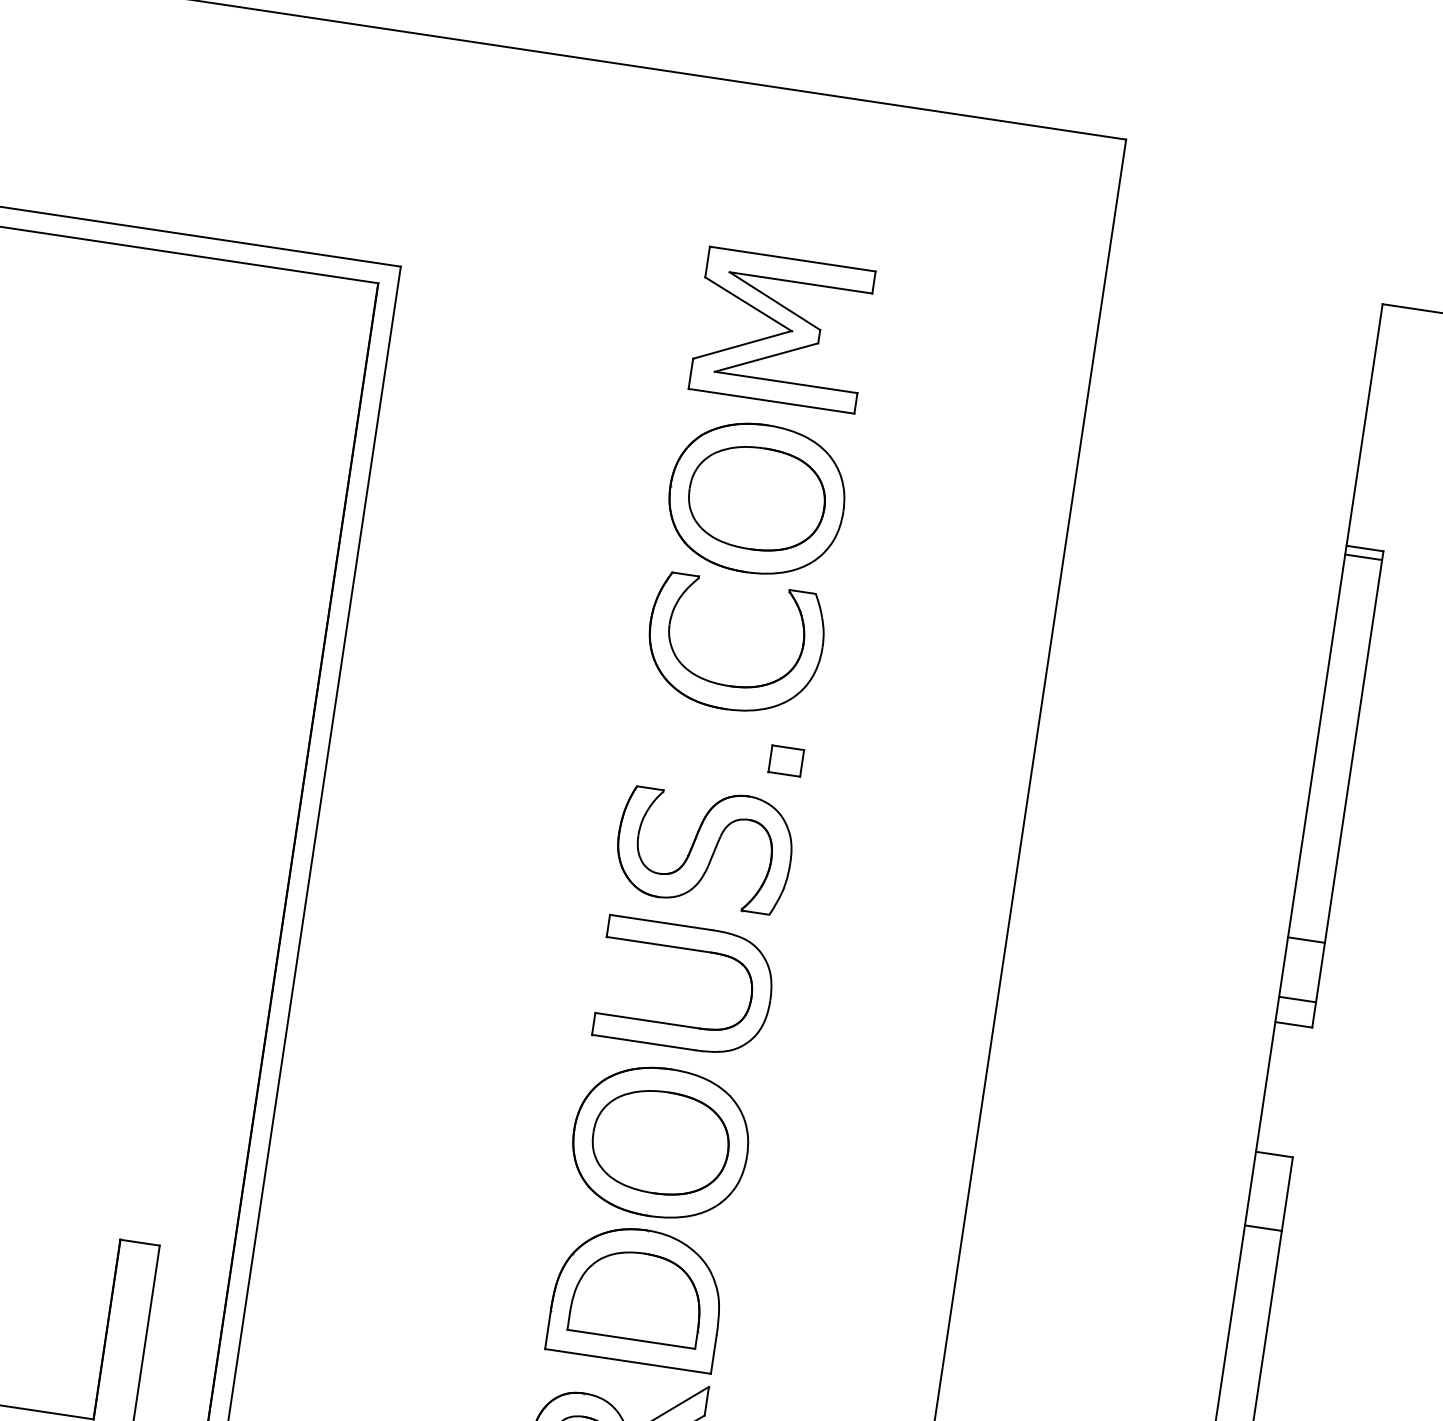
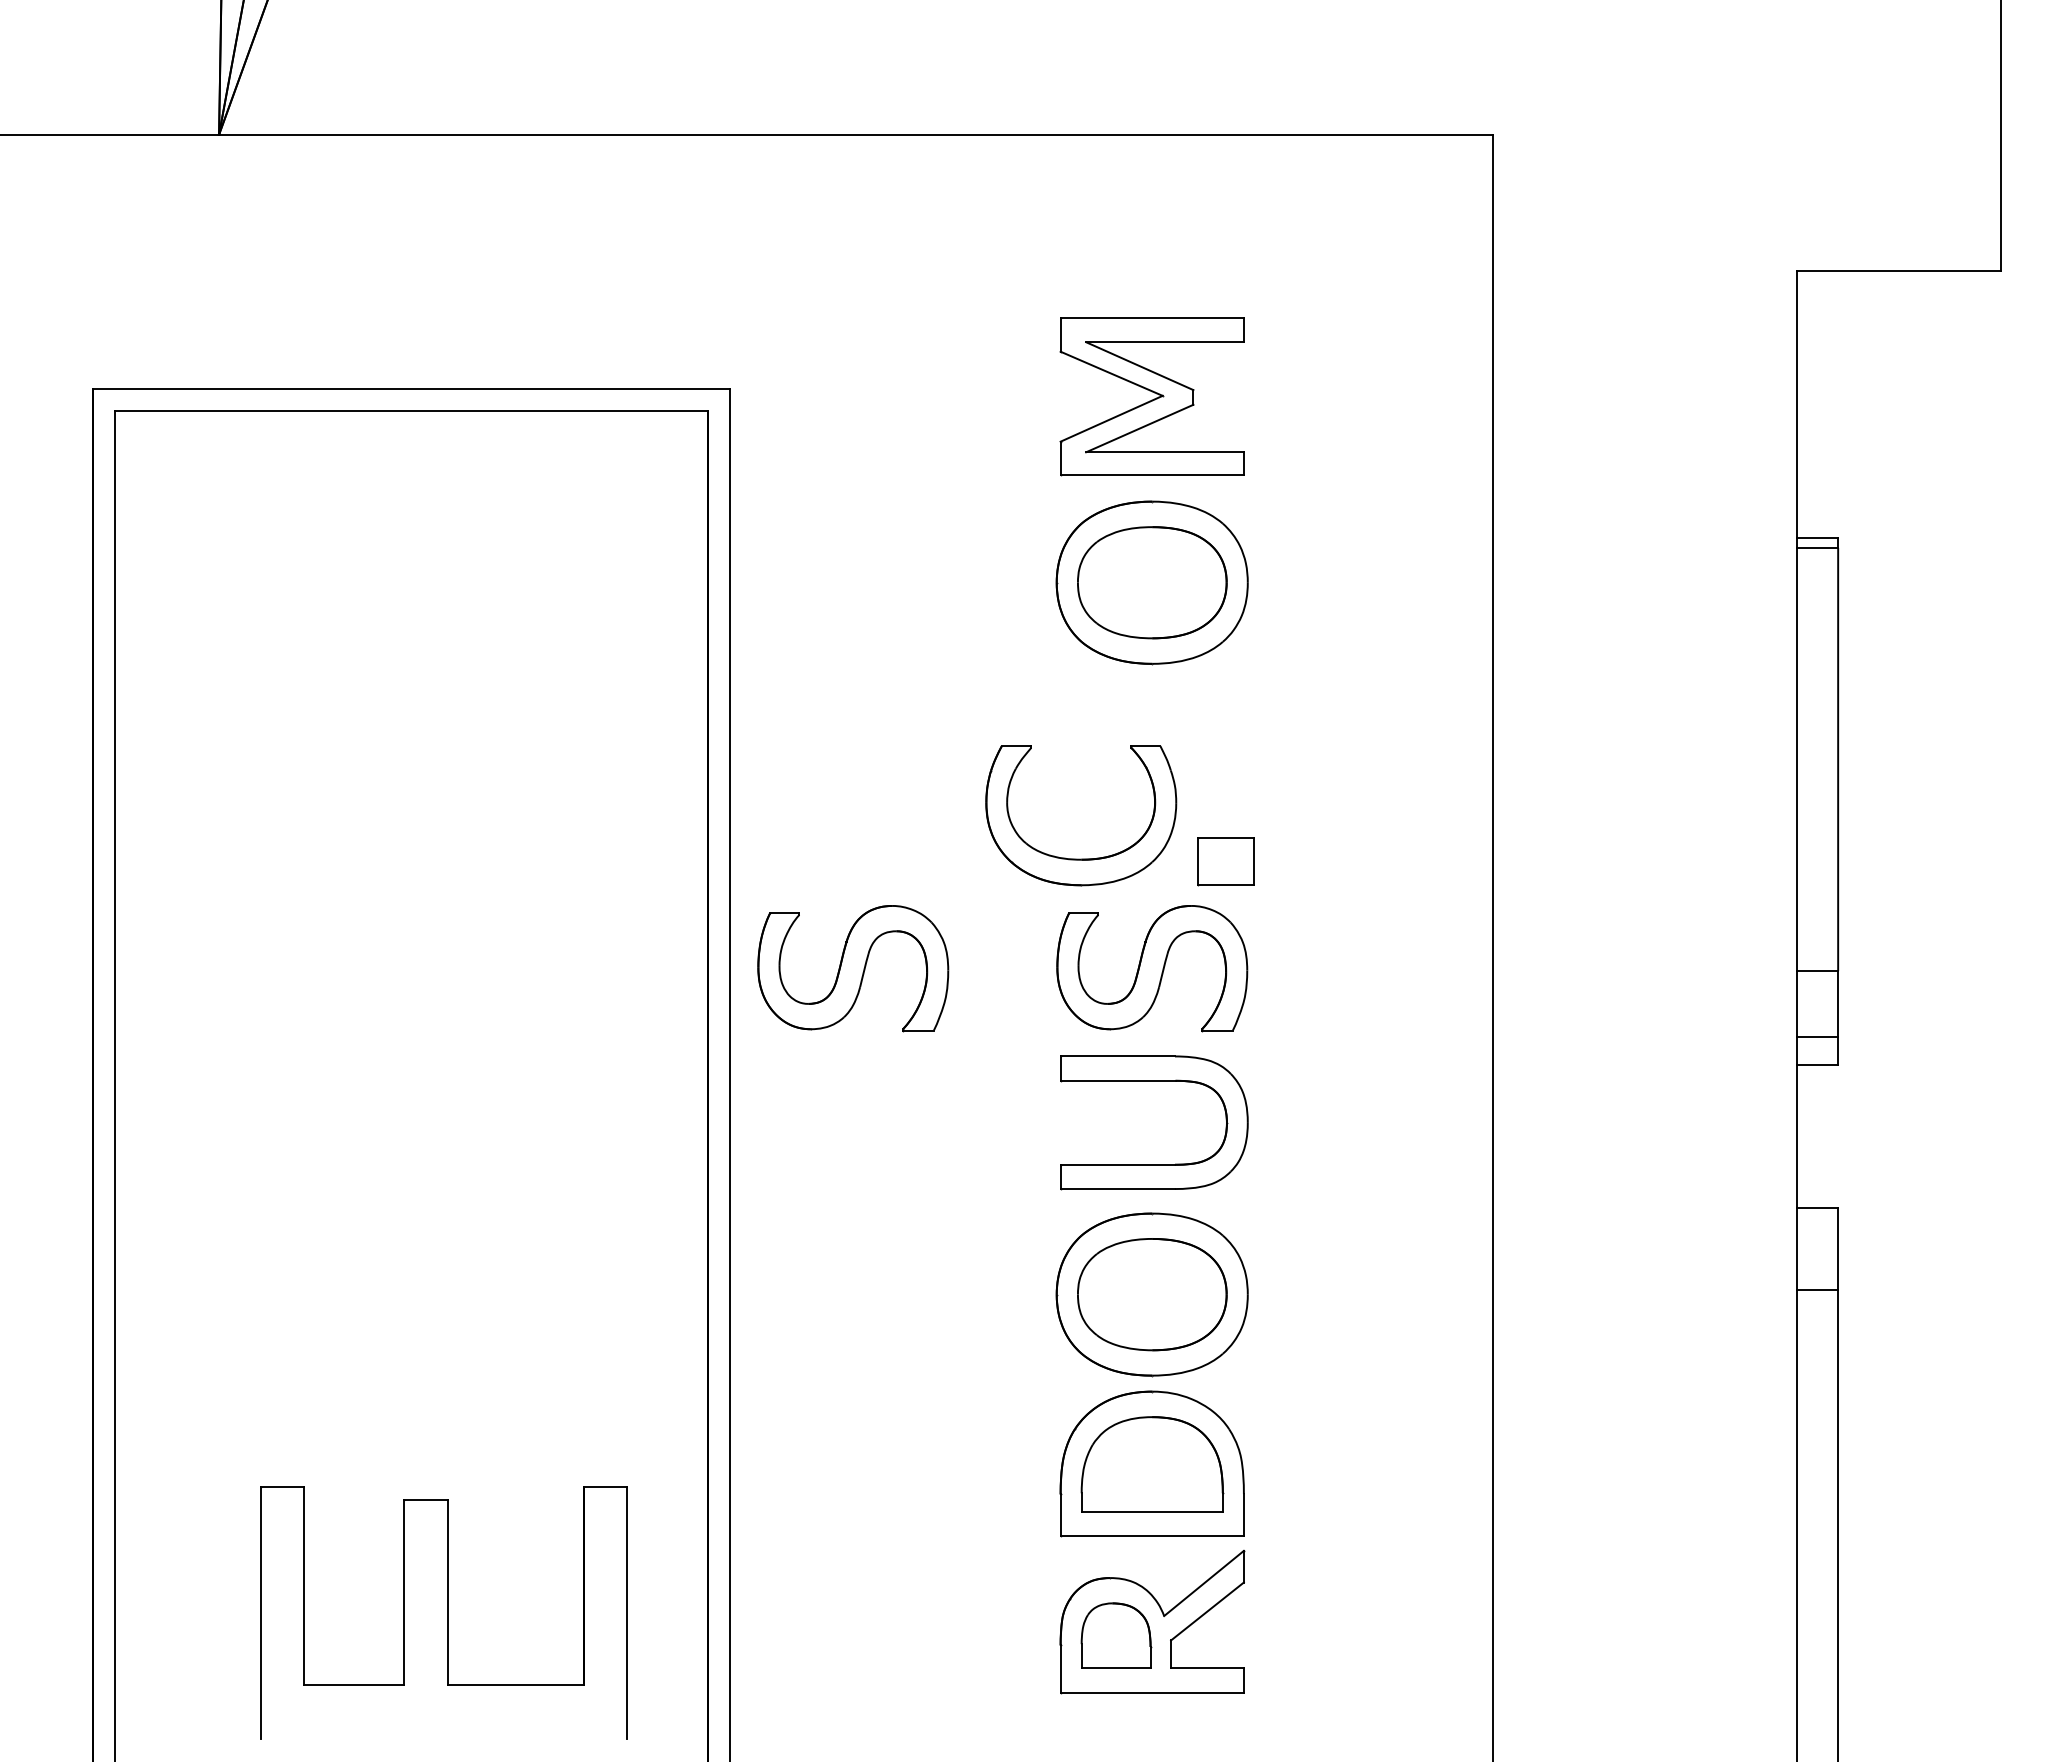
part: (729, 684) -> (1081, 858), moved
part: (786, 760) -> (1226, 861), size x1.6
part: (434, 807) -> (853, 968), added

